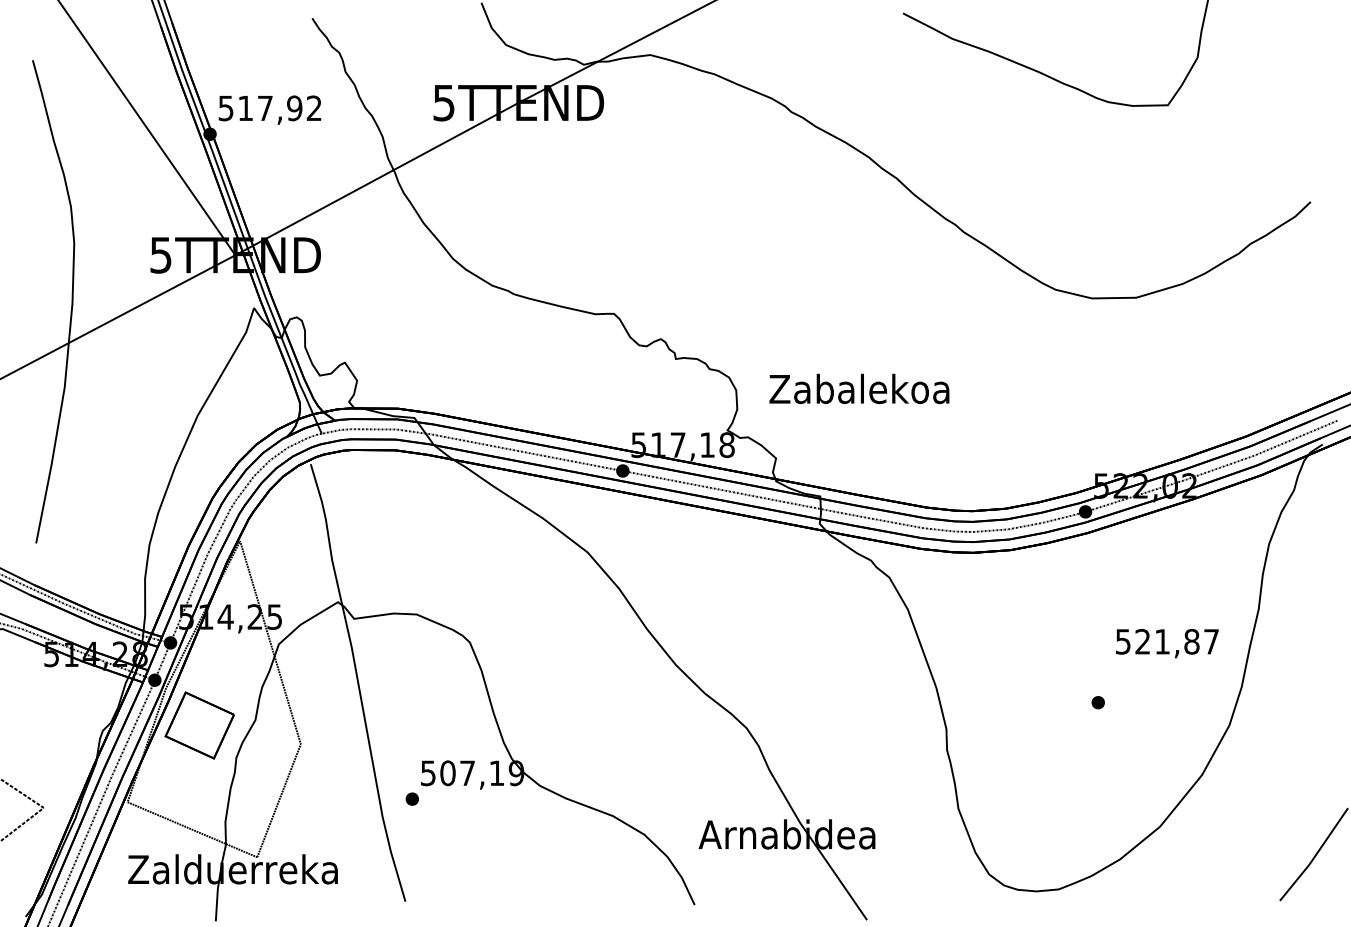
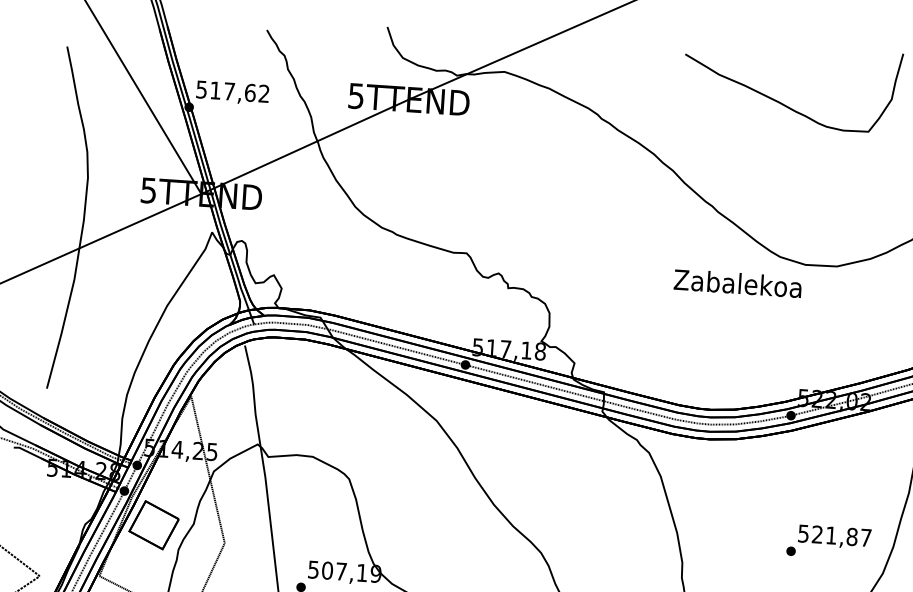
text: (294, 108) -> (250, 92), 517,92 -> 517,62
text: (859, 388) -> (737, 283), moved
text: (1167, 643) -> (834, 537), moved

